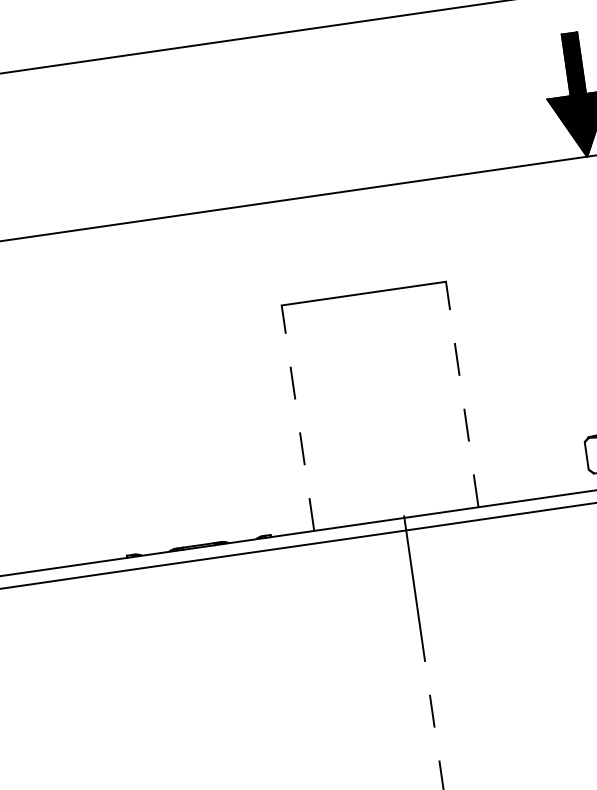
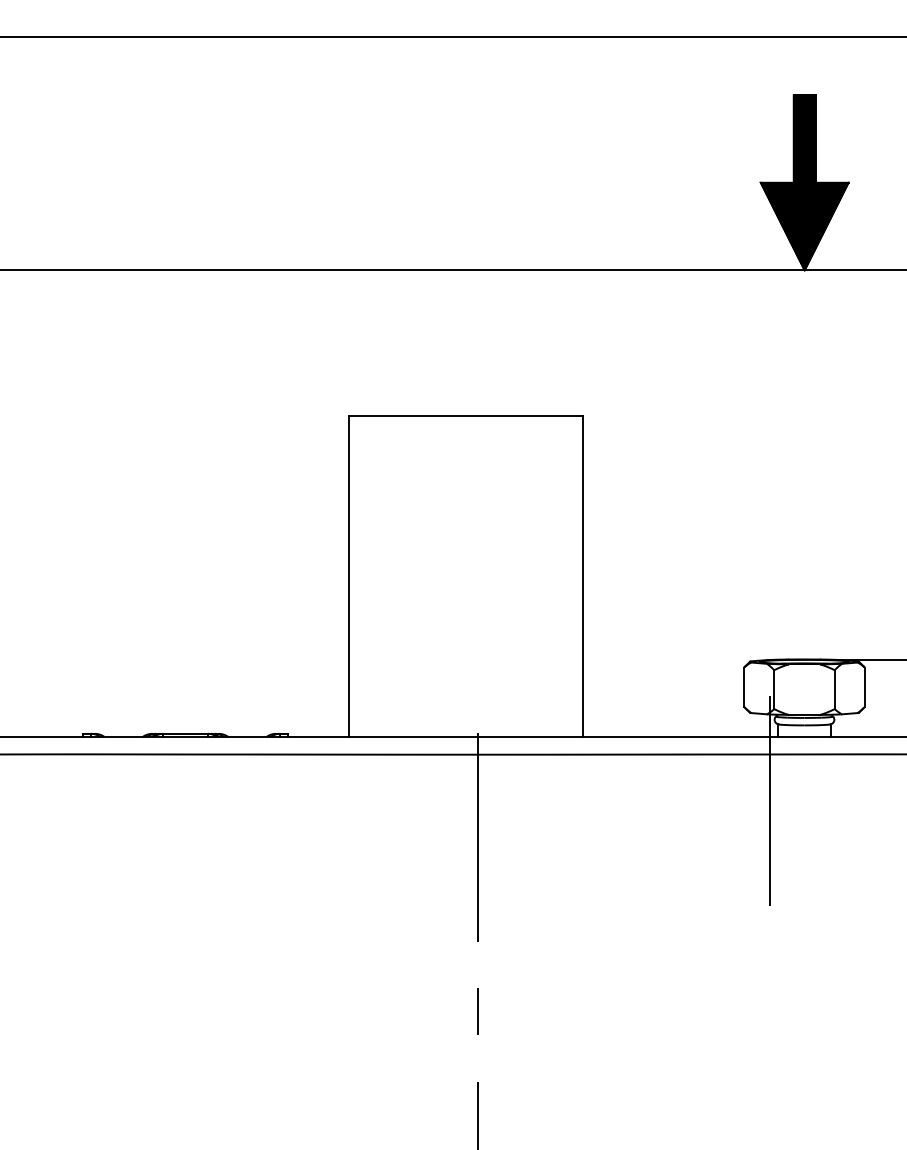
line: (461, 394) -> (582, 576), dashed -> solid
line: (298, 418) -> (349, 576), dashed -> solid

